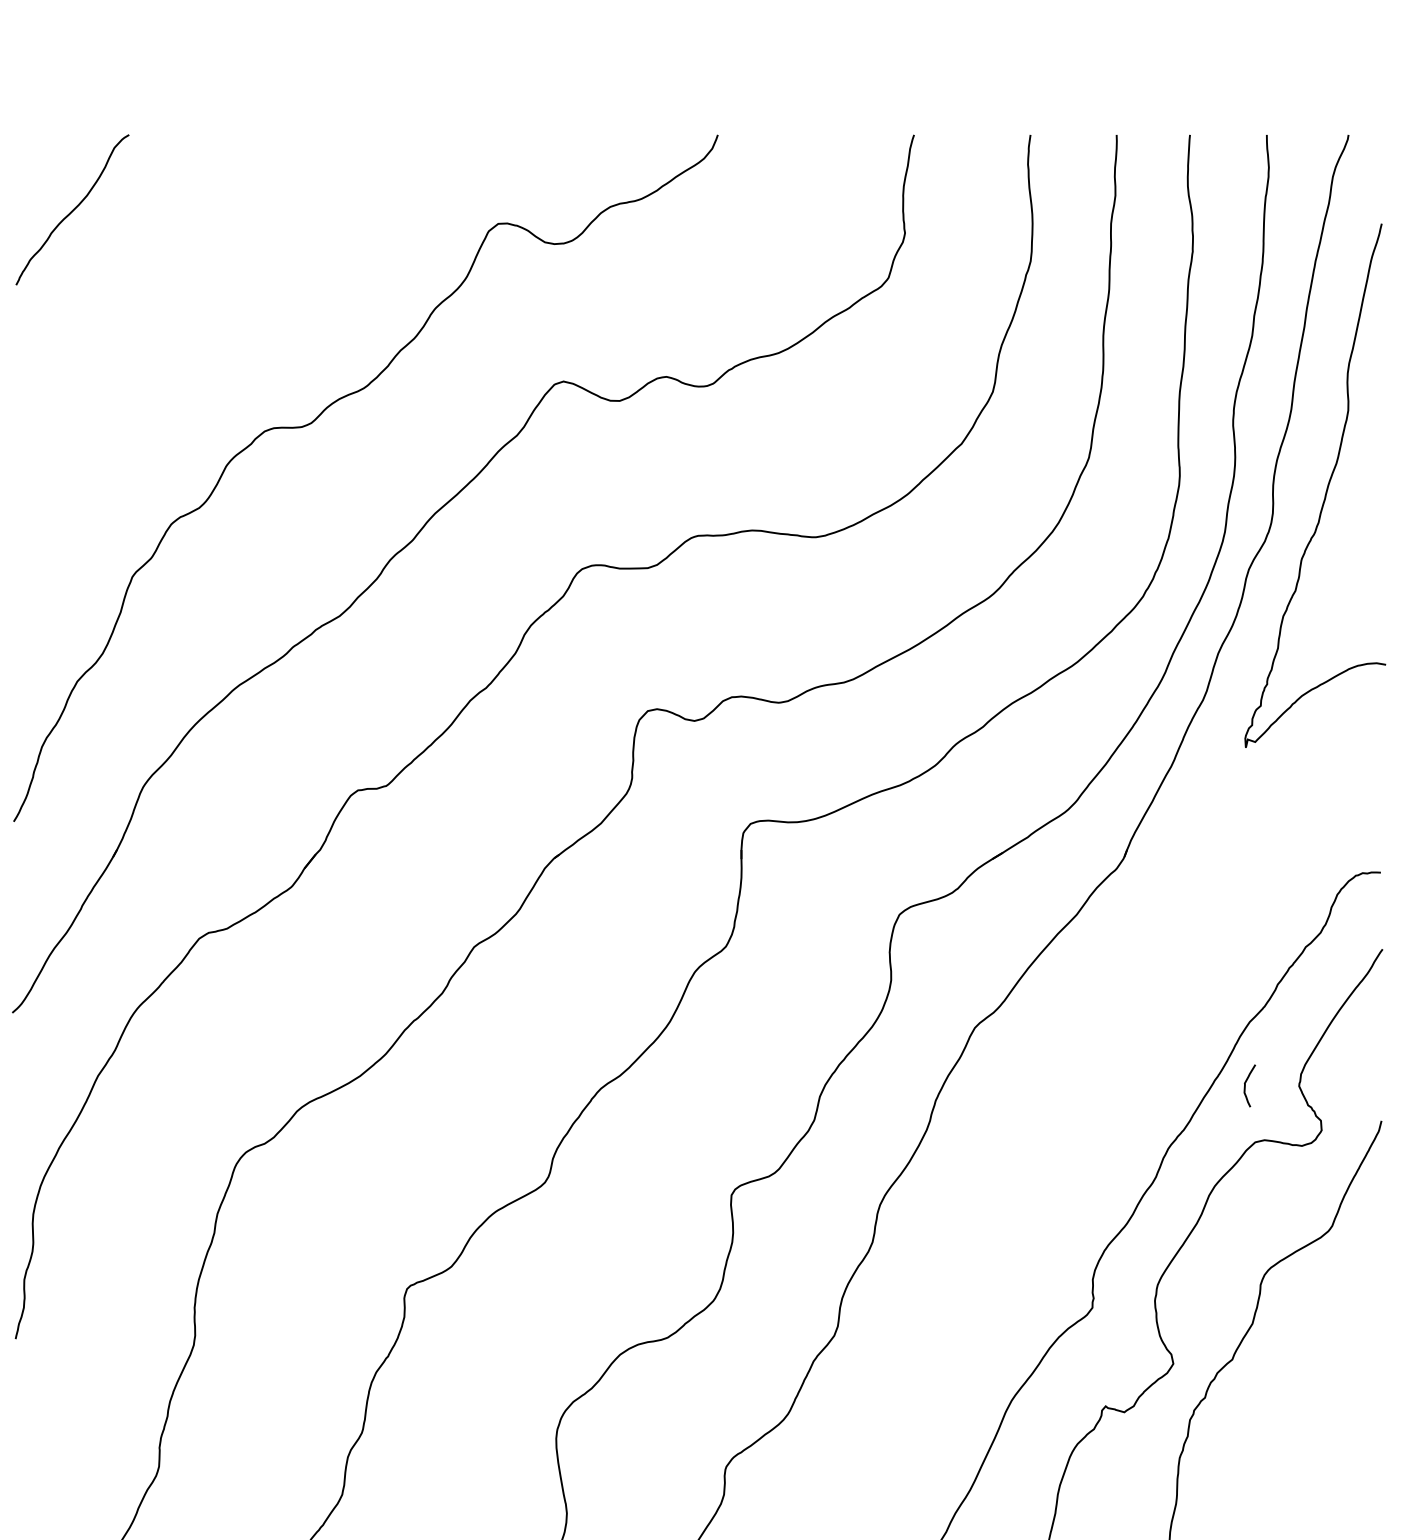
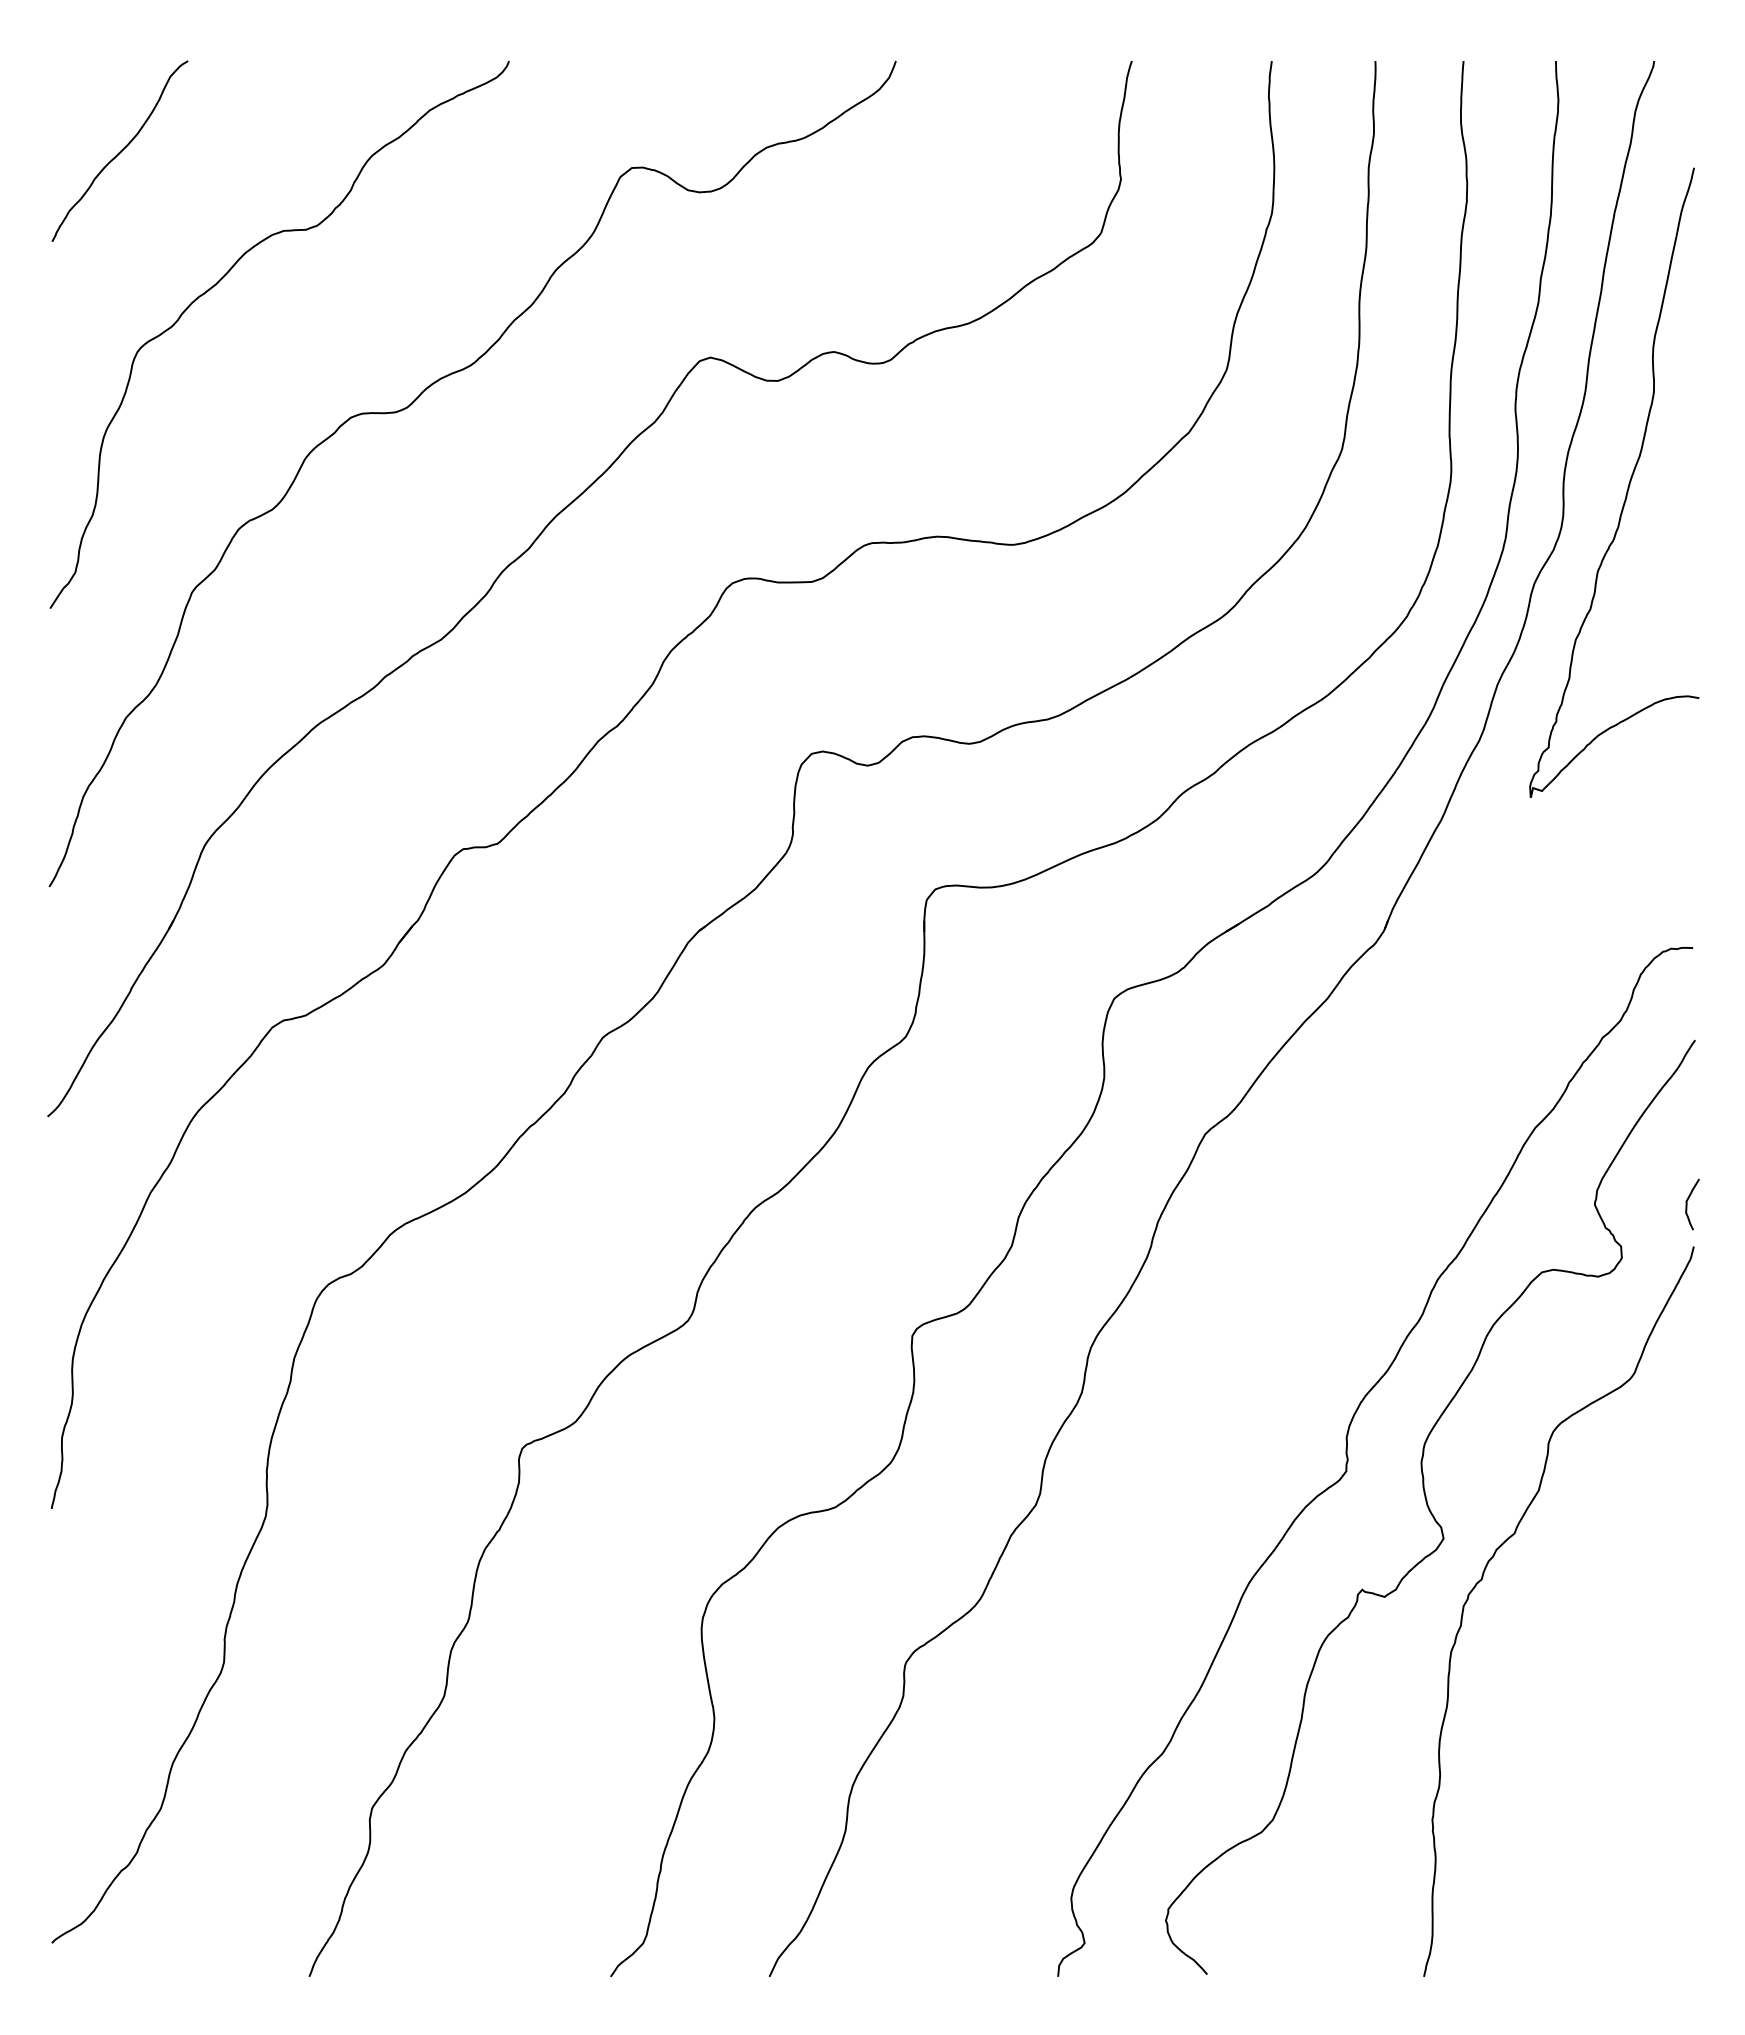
curve: (158, 315) -> (223, 278), added
curve: (1245, 1085) -> (1687, 1204), moved

